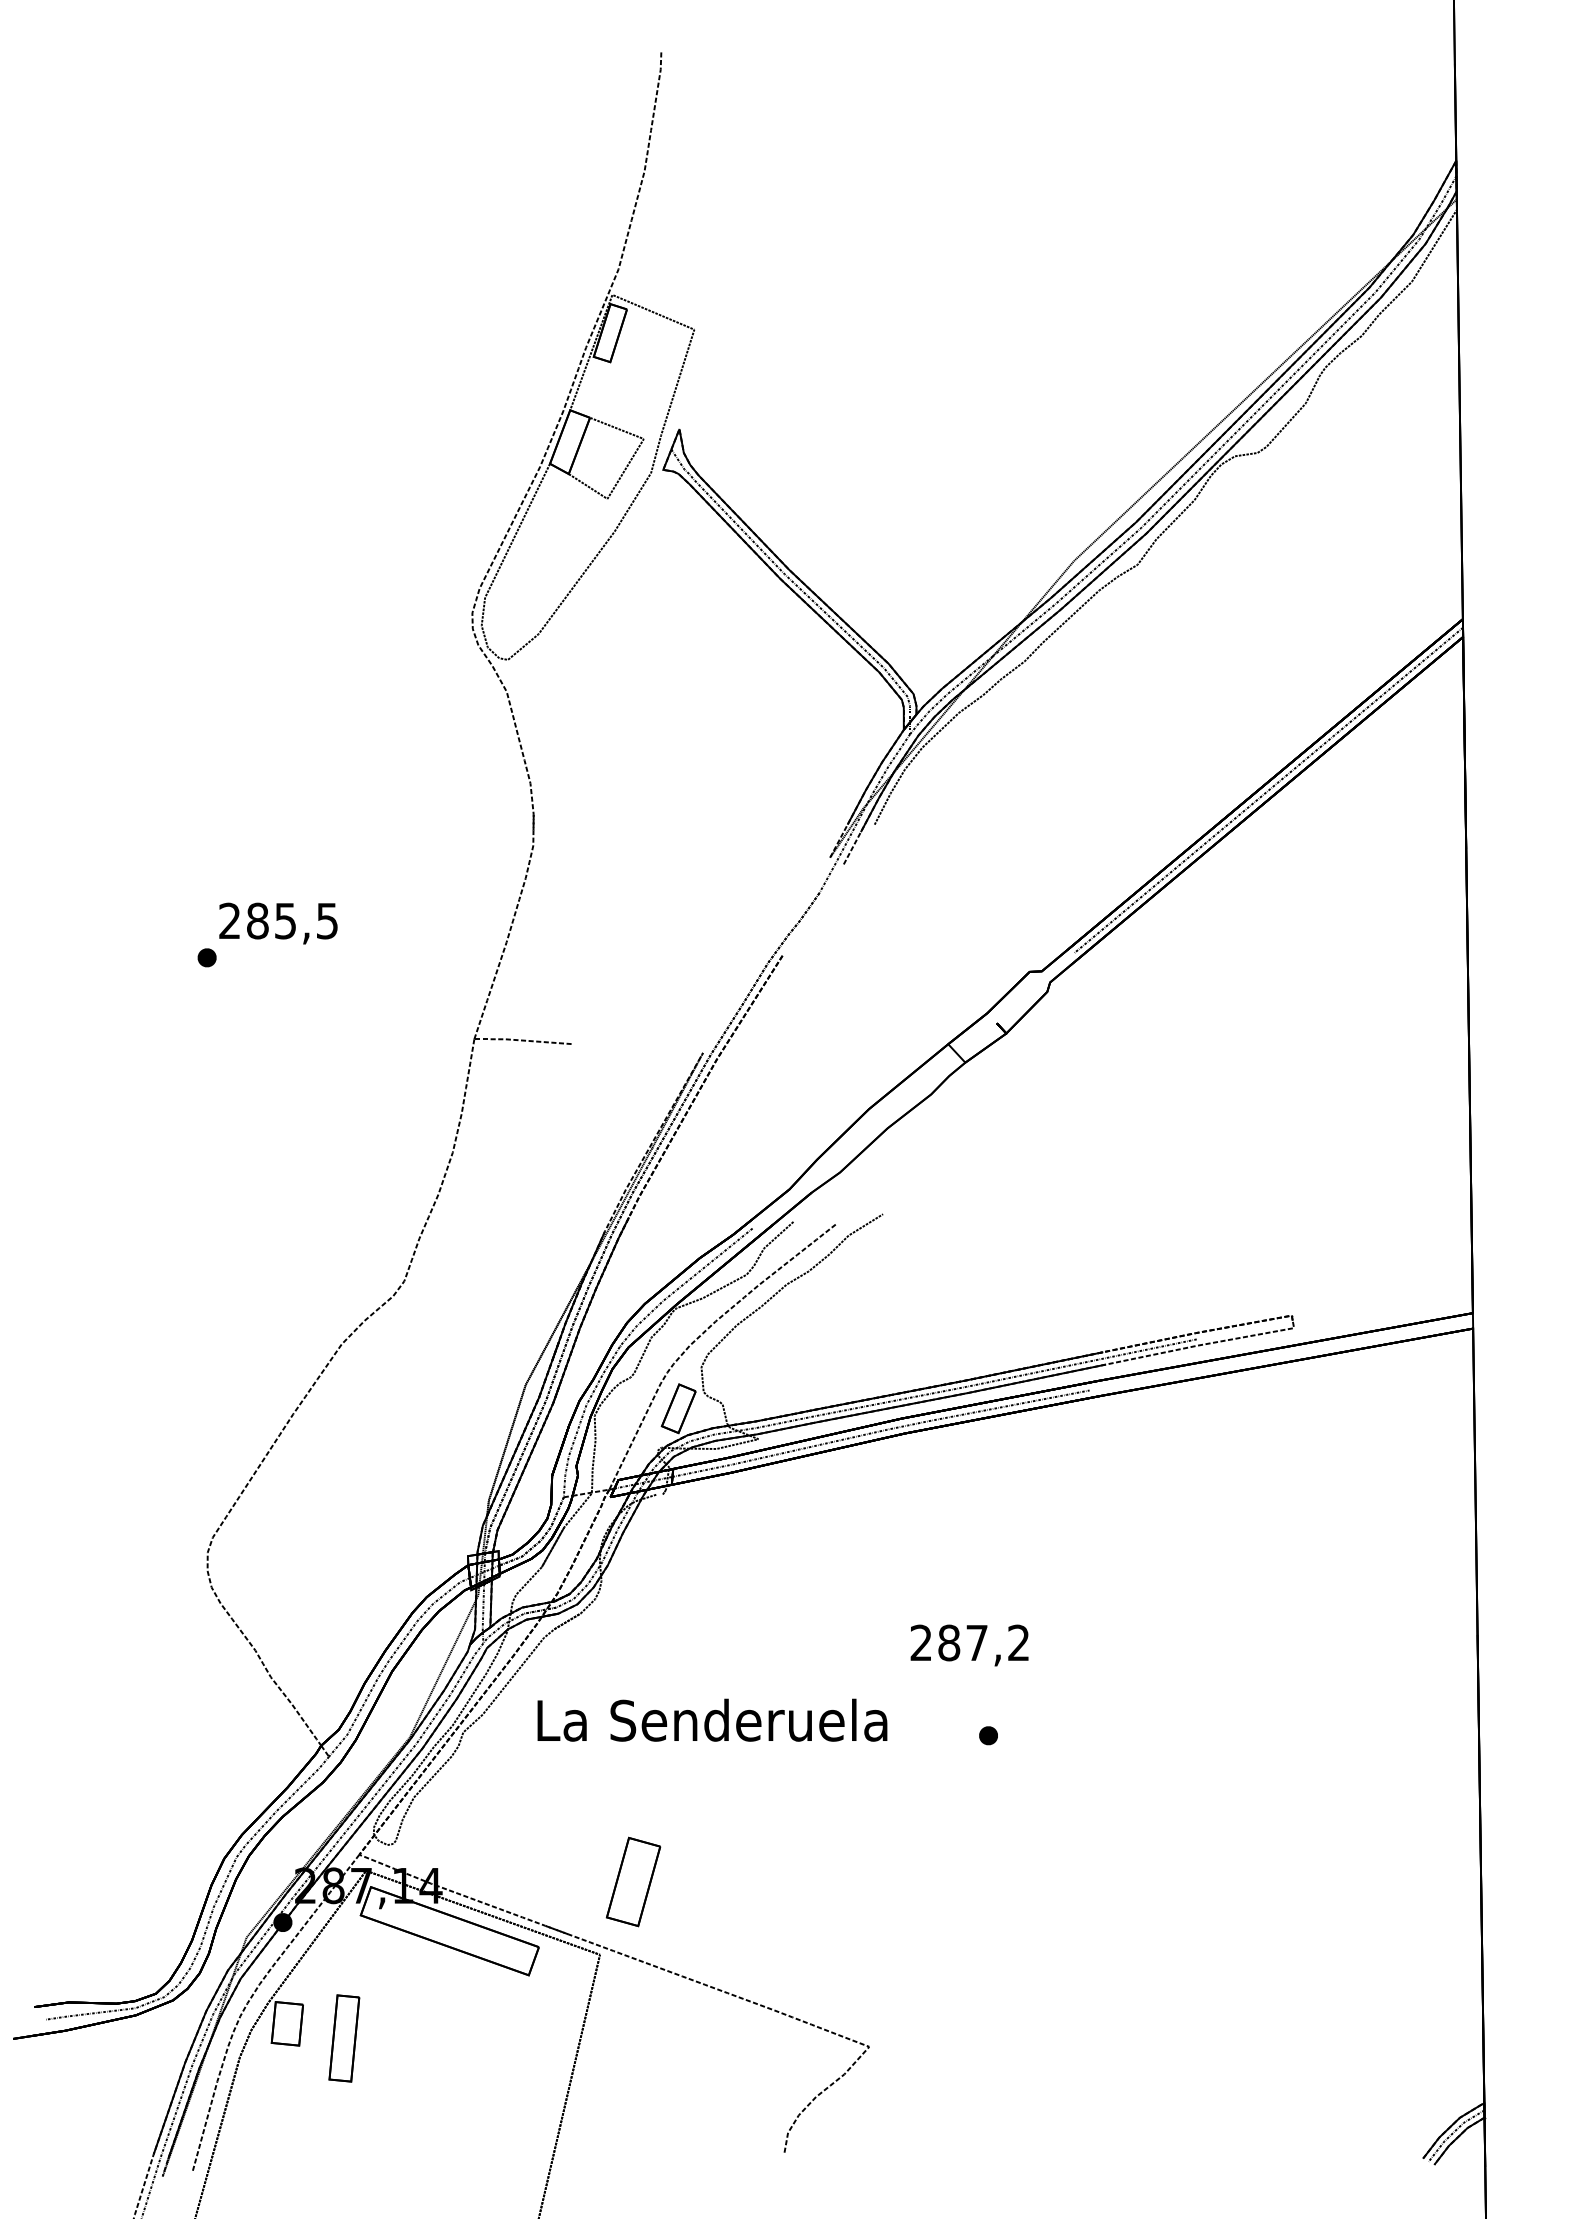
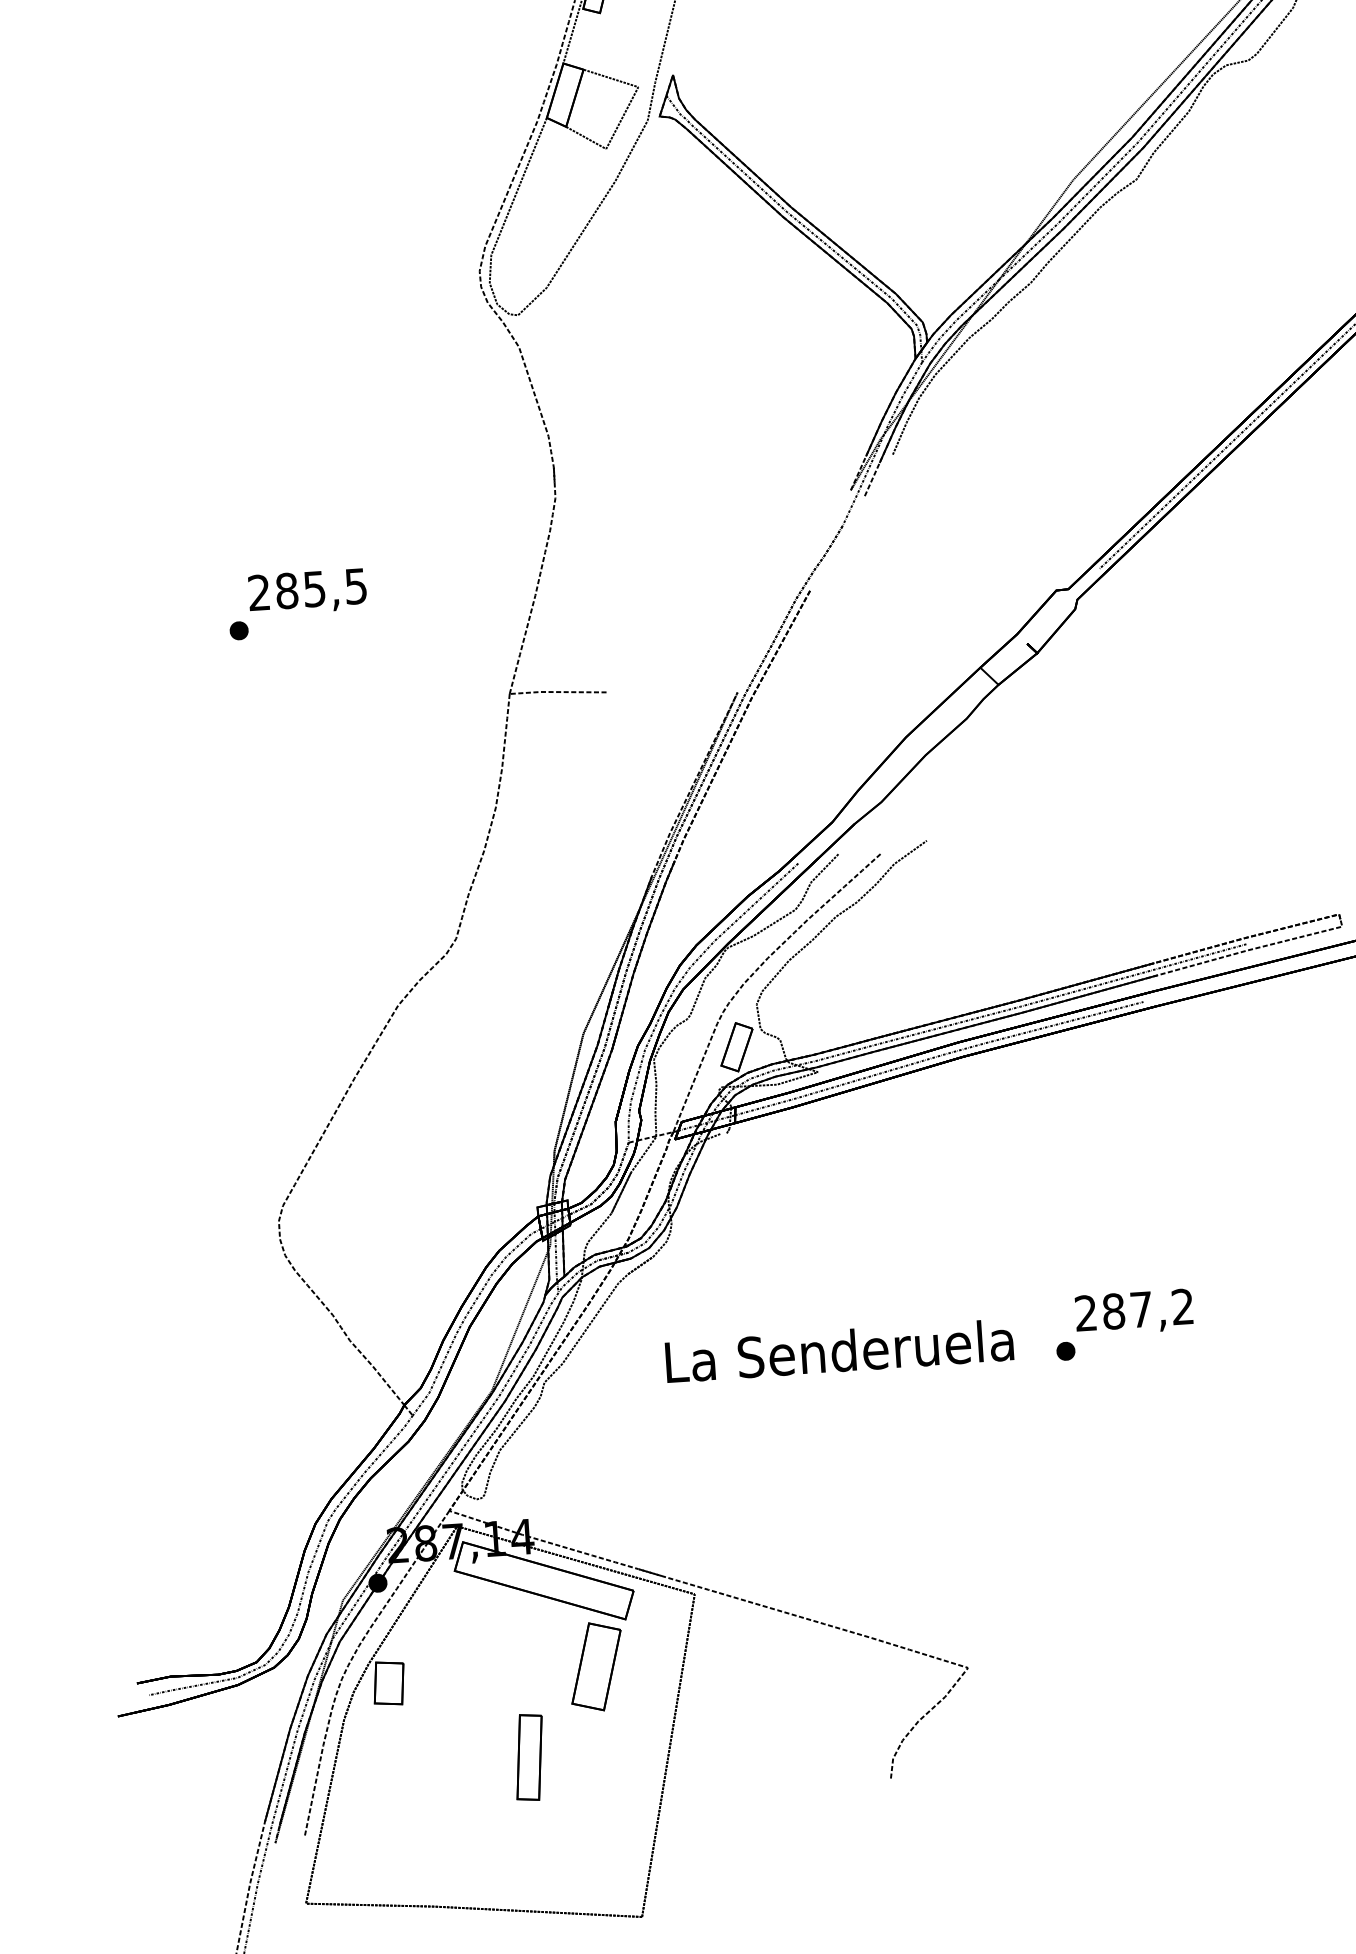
text: (969, 1645) -> (1134, 1312), moved
text: (712, 1719) -> (839, 1350), moved
part: (633, 1881) -> (596, 1666), moved
part: (344, 2038) -> (529, 1757), moved

